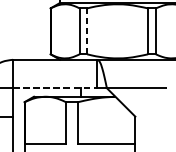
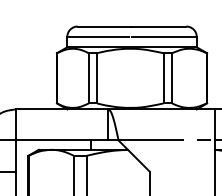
line: (87, 30) -> (97, 77), dashed -> solid
line: (55, 88) -> (62, 140), dashed -> solid

